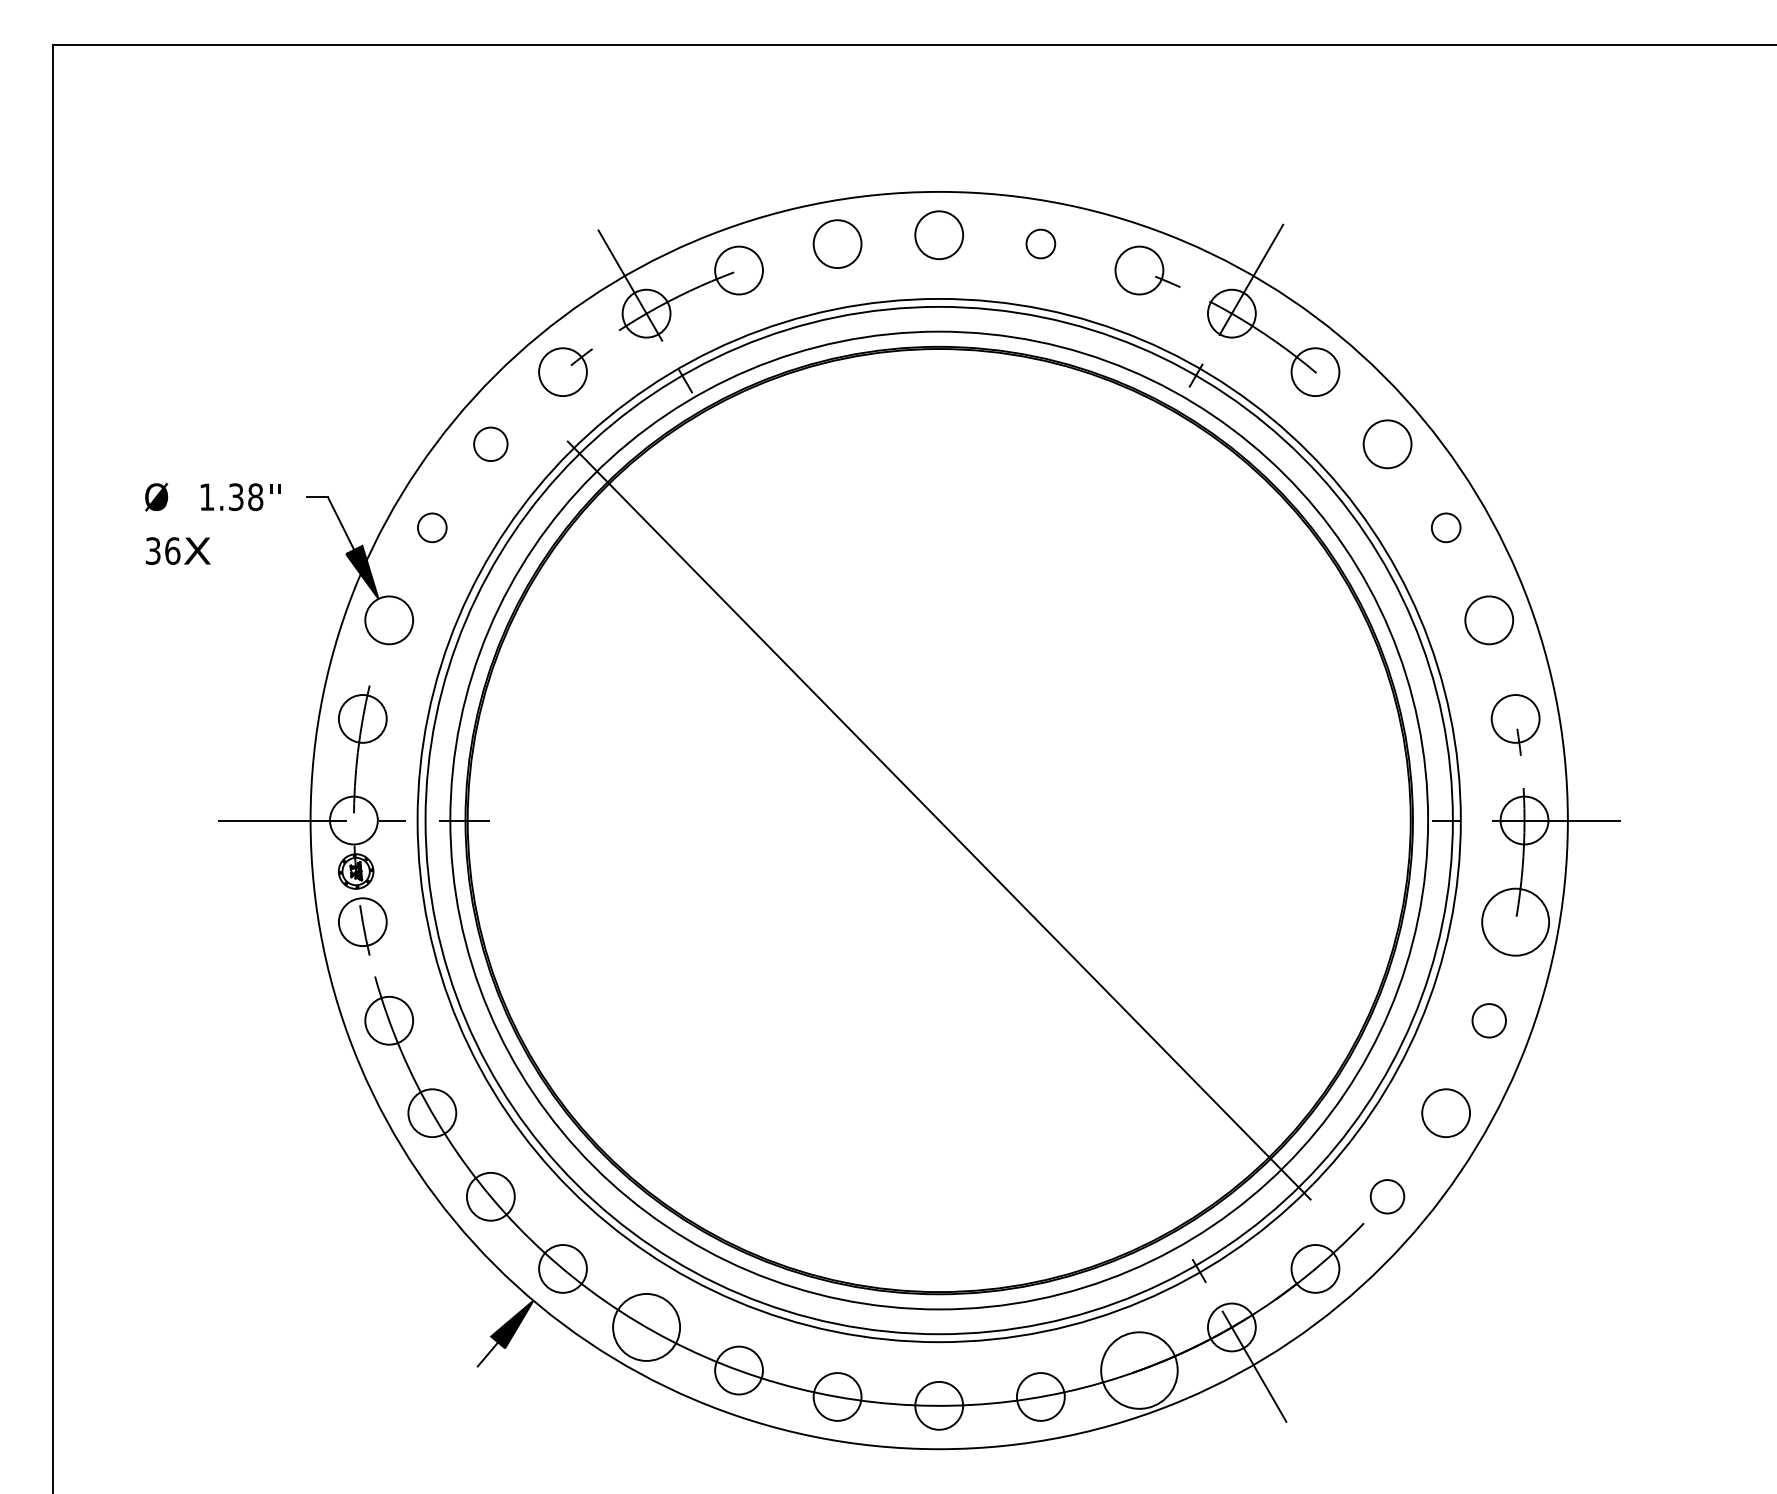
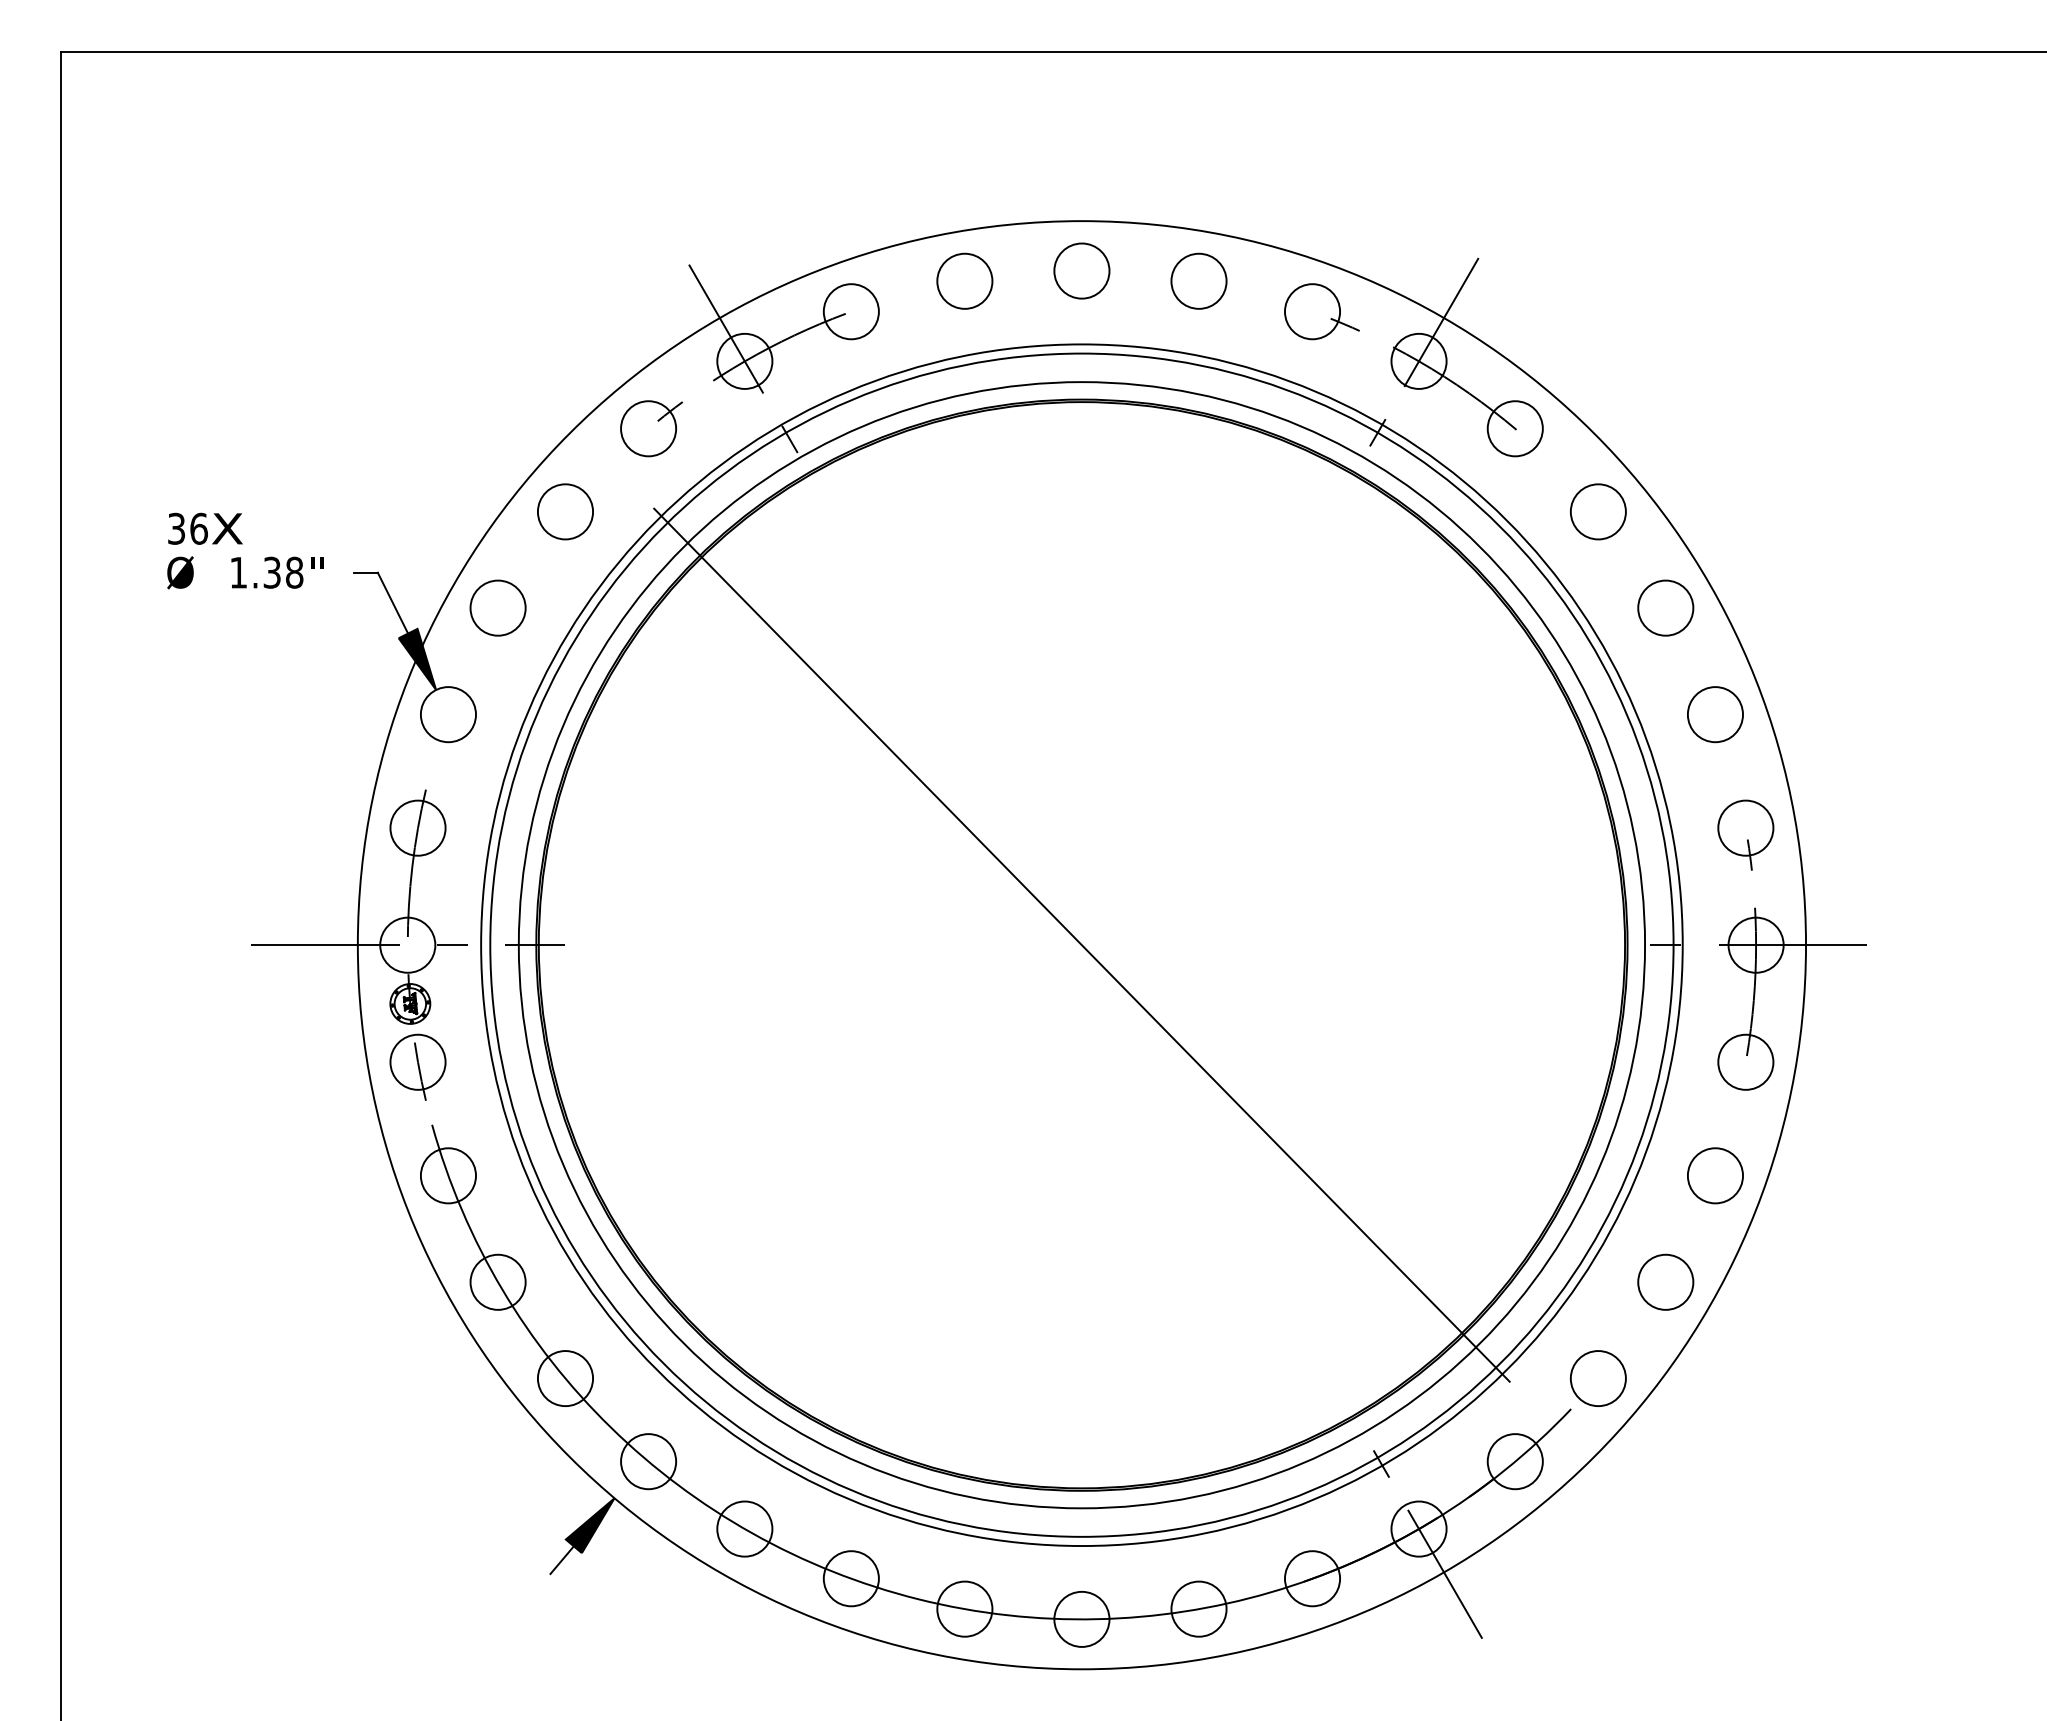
circle: (1040, 243) -> (1198, 280), size x1.67
circle: (490, 443) -> (565, 511), size x1.43
circle: (431, 527) -> (497, 607), size x1.67
circle: (1445, 527) -> (1665, 607), size x1.67
text: (178, 550) -> (205, 528), moved
circle: (1515, 921) -> (1745, 1061), size x0.71
circle: (1489, 1020) -> (1715, 1175), size x1.43
circle: (1386, 1196) -> (1597, 1378), size x1.43
circle: (646, 1326) -> (744, 1528), size x0.71
circle: (1139, 1370) -> (1312, 1578), size x0.62

